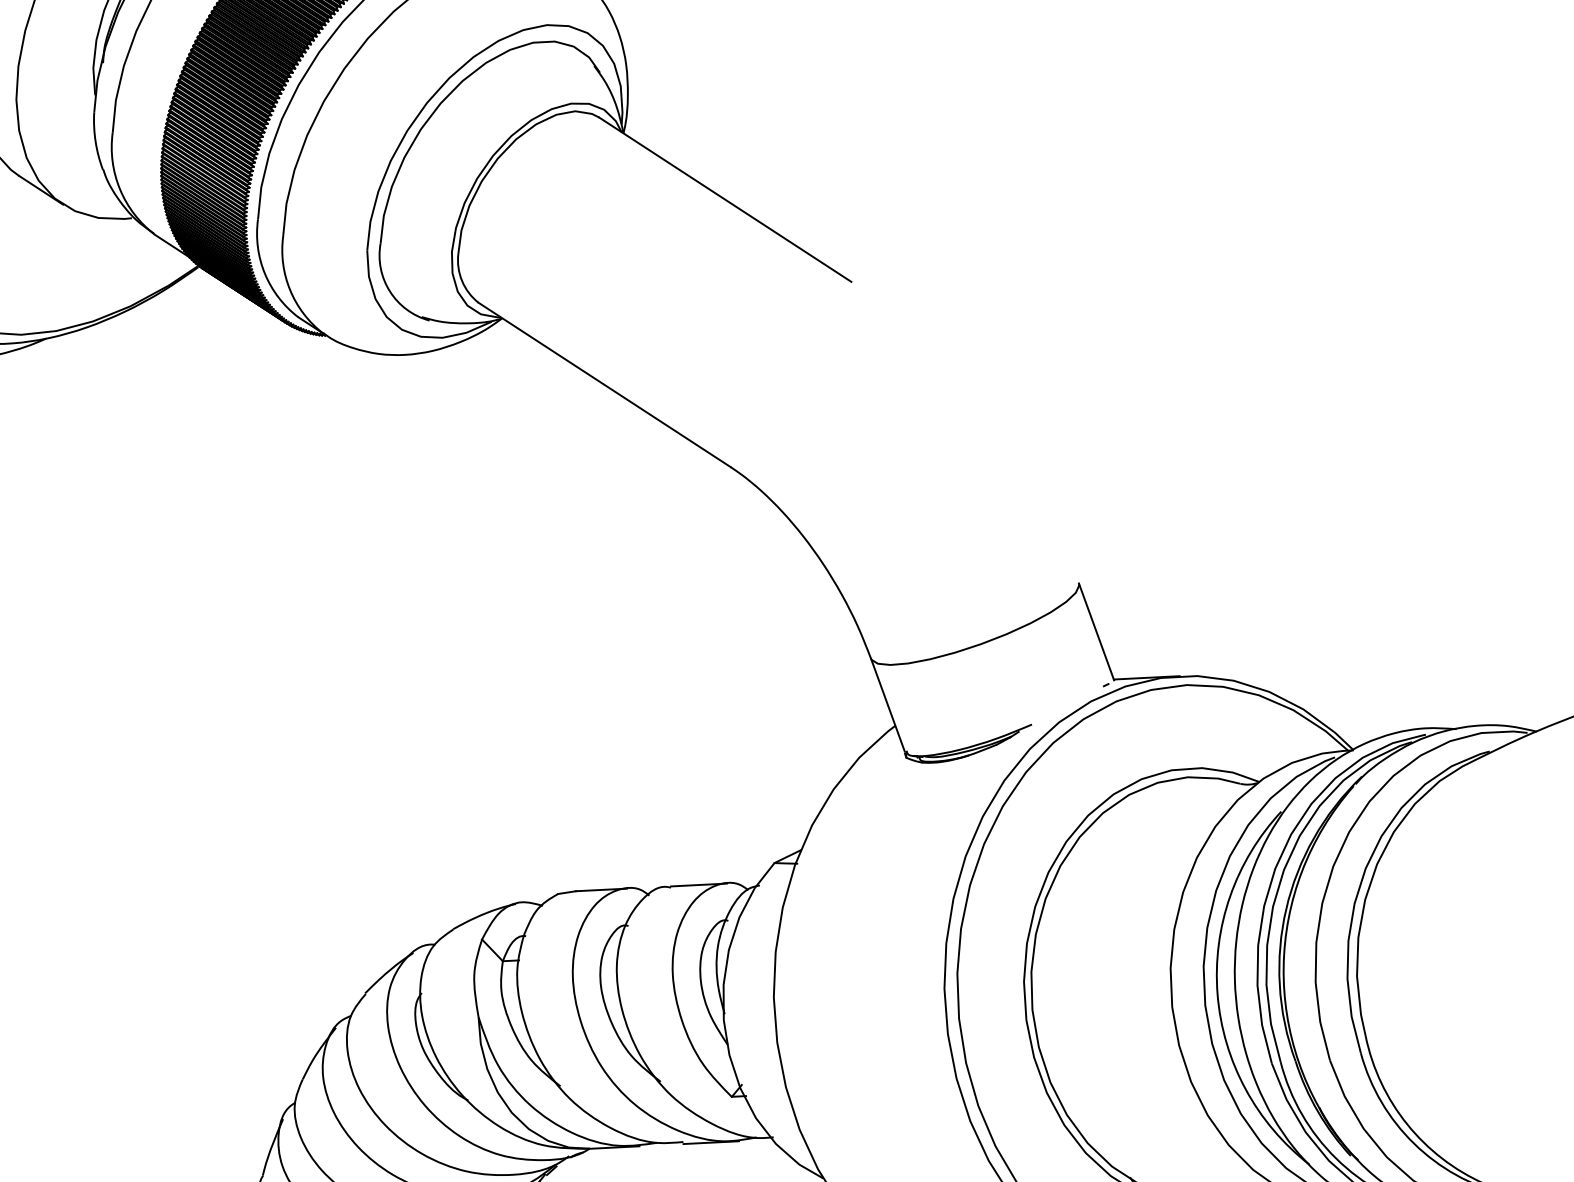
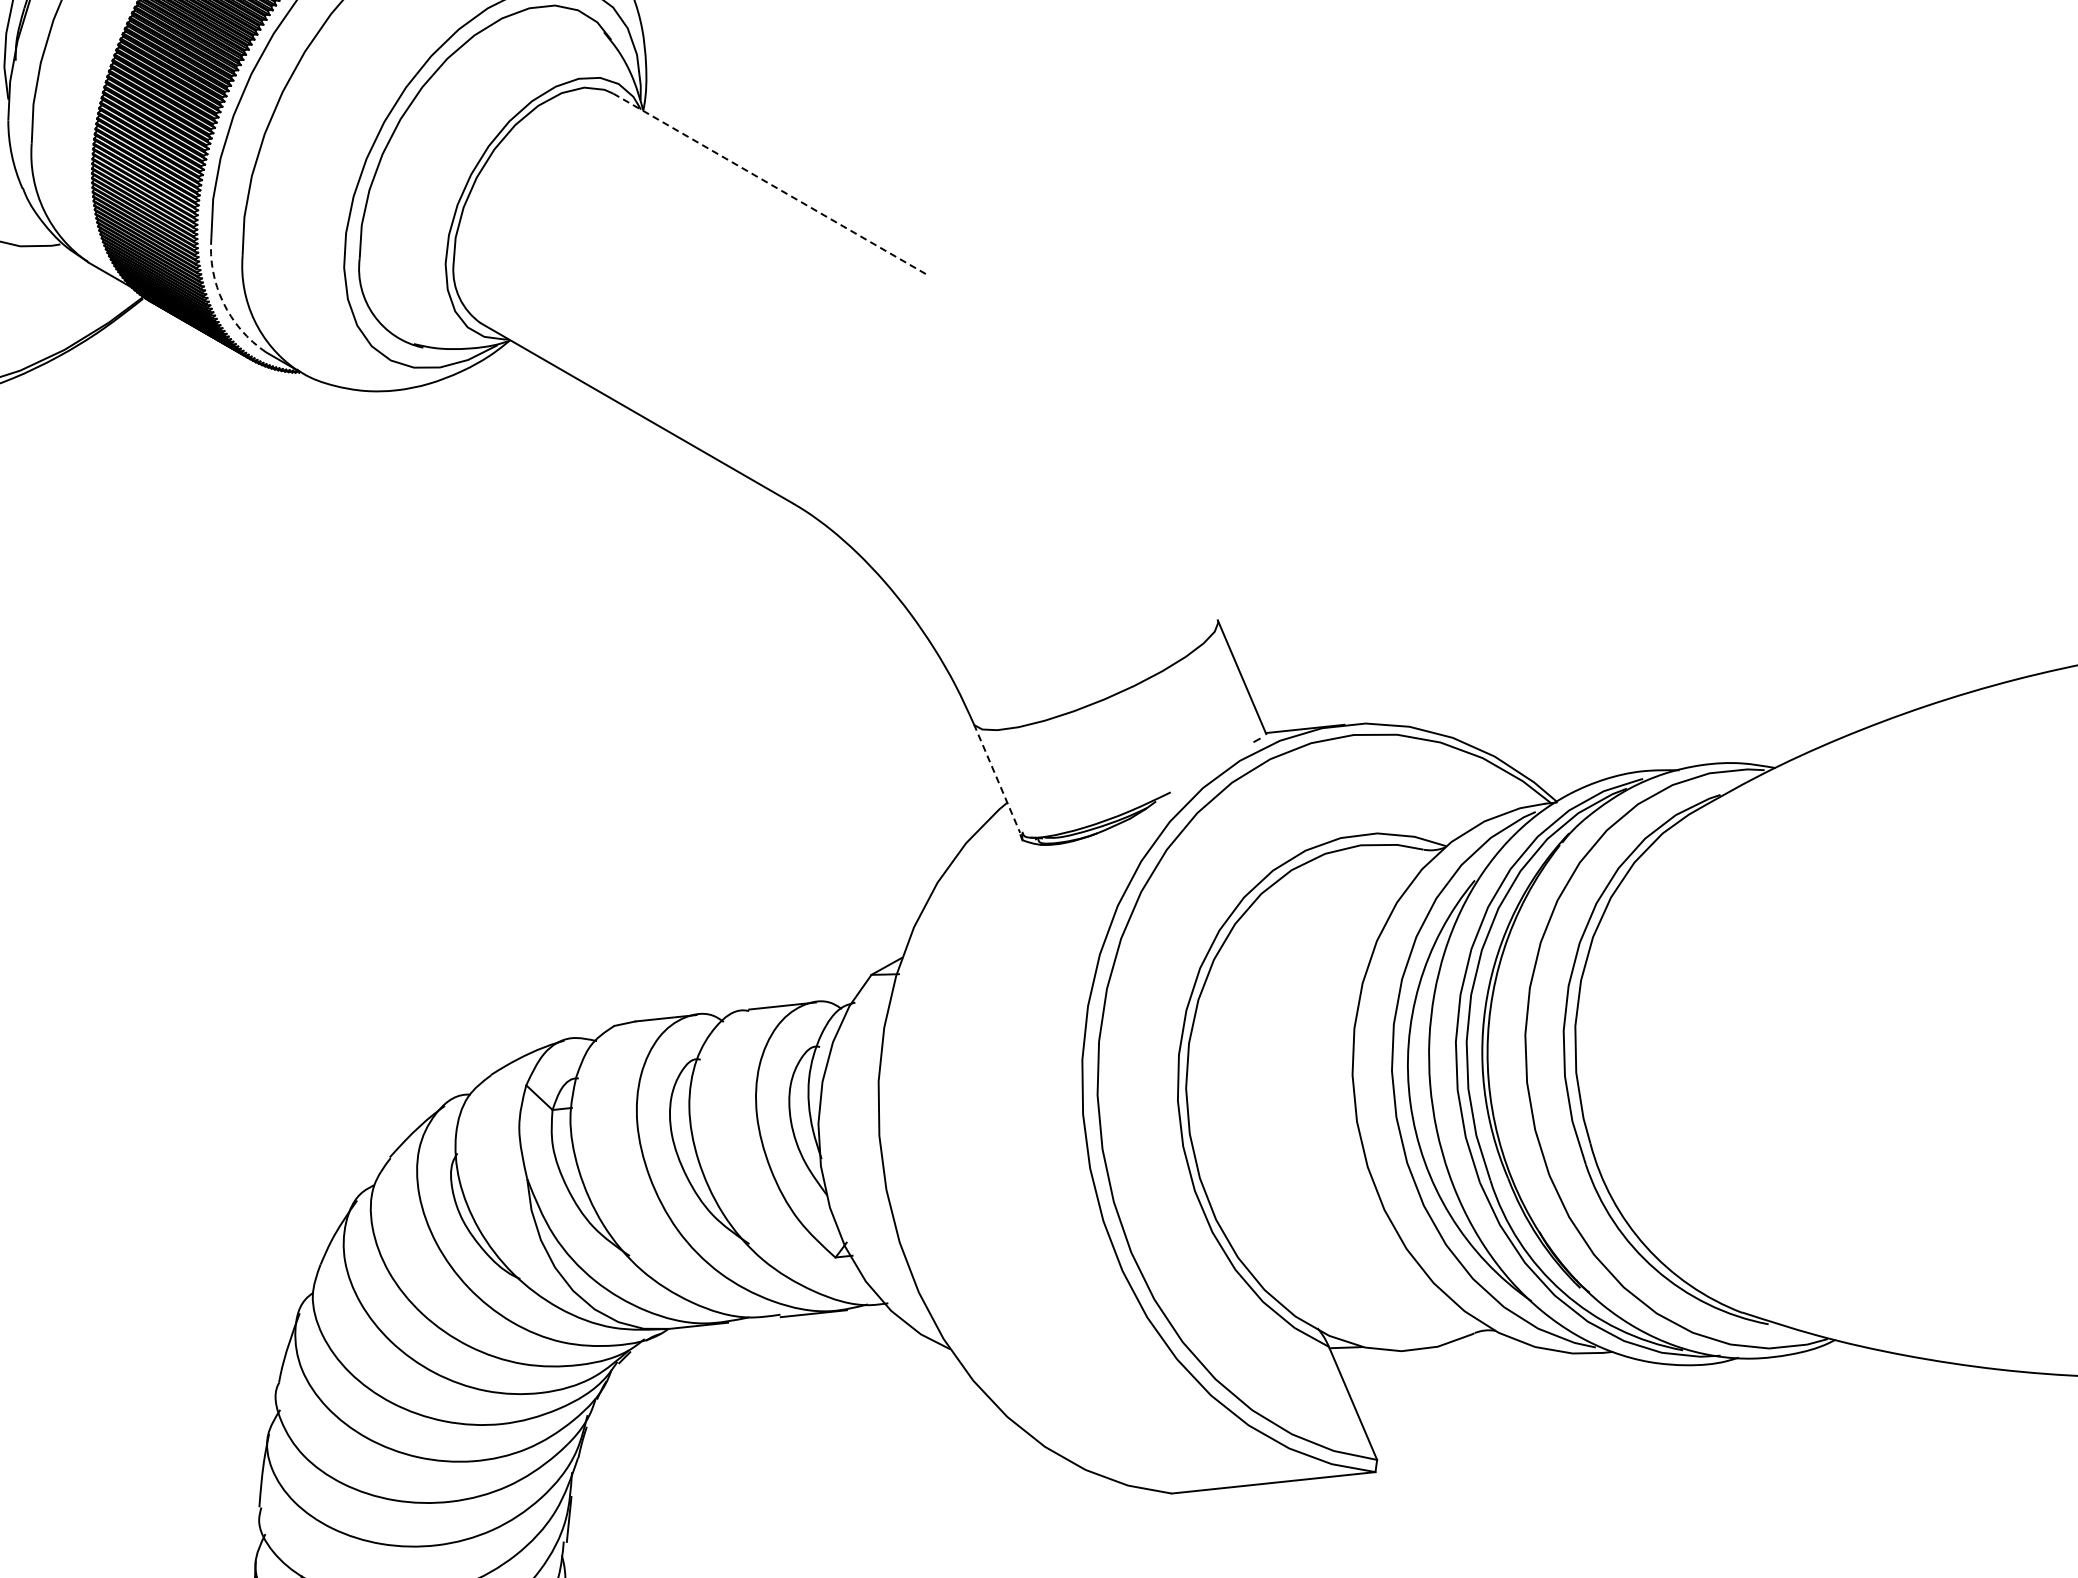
line: (725, 199) -> (769, 183), solid -> dashed
arc: (265, 273) -> (223, 302), solid -> dashed
line: (888, 705) -> (997, 778), solid -> dashed

